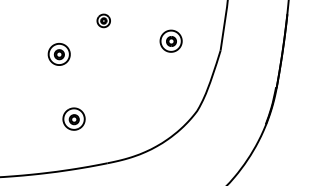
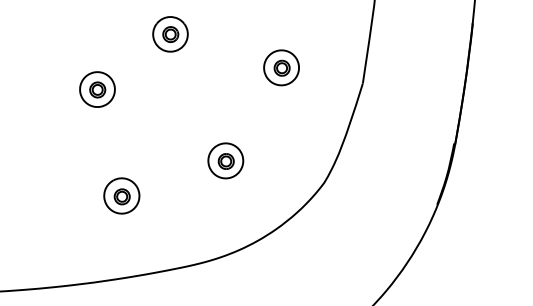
part: (103, 20) -> (170, 33), size x1.67
part: (136, 97) -> (224, 160), added

